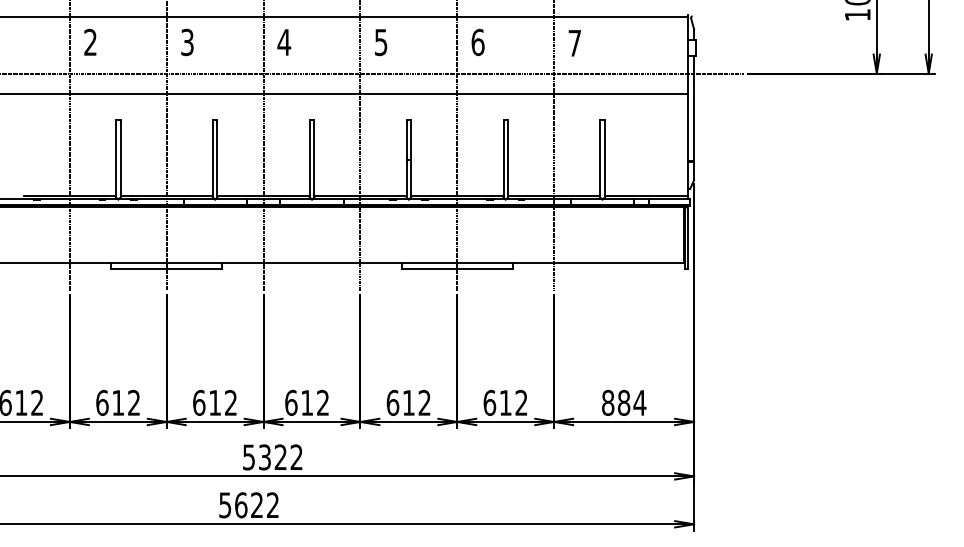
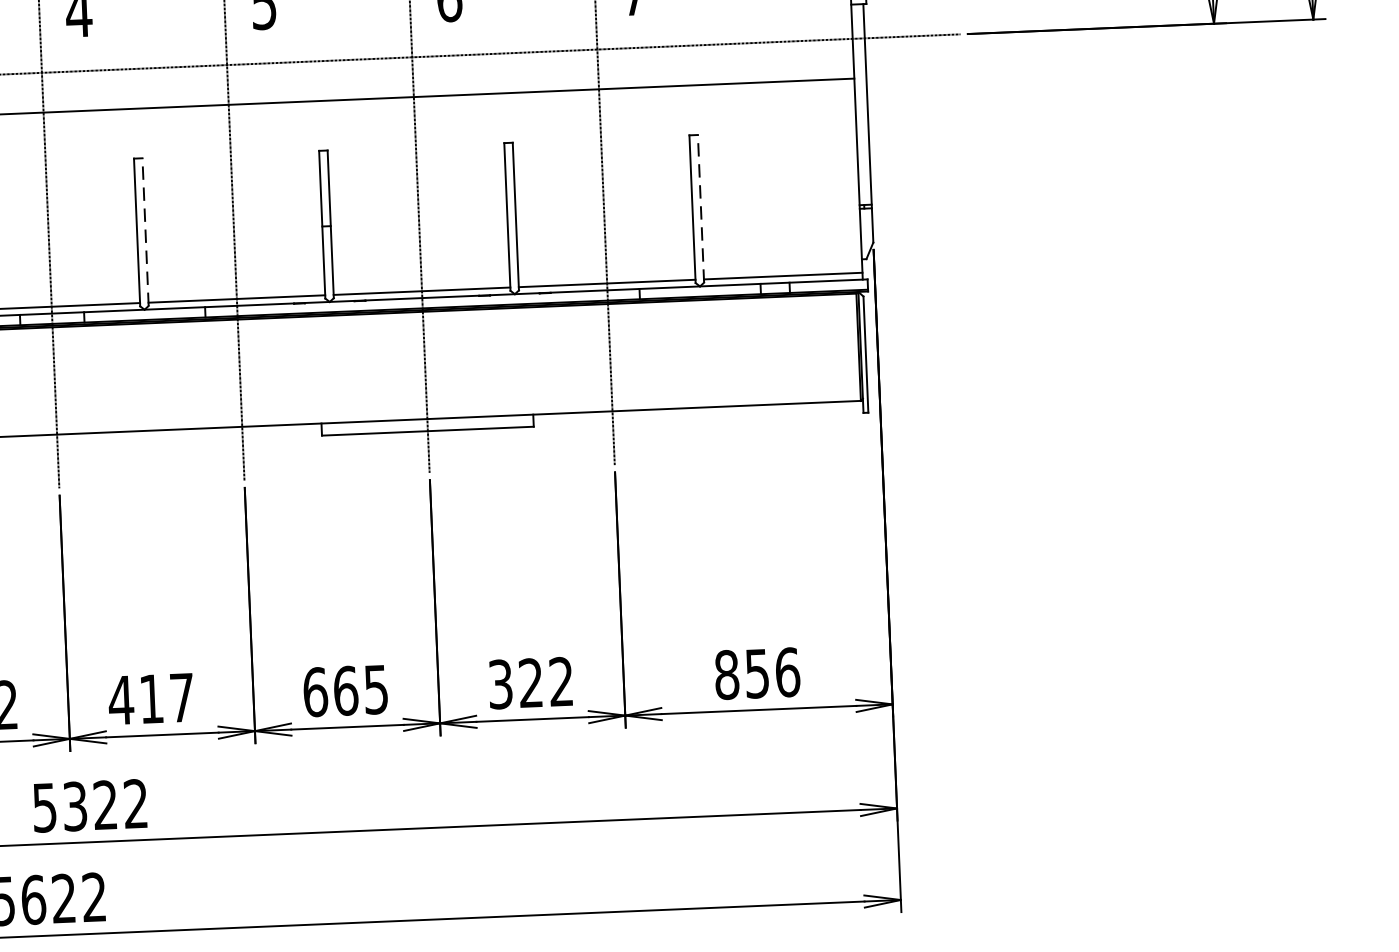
line: (314, 158) -> (146, 231), solid -> dashed
line: (604, 158) -> (700, 207), solid -> dashed
text: (306, 402) -> (150, 698), 612 -> 417
text: (416, 402) -> (360, 689), 612 -> 665
text: (497, 402) -> (515, 682), 612 -> 322
text: (631, 402) -> (771, 672), 884 -> 856

